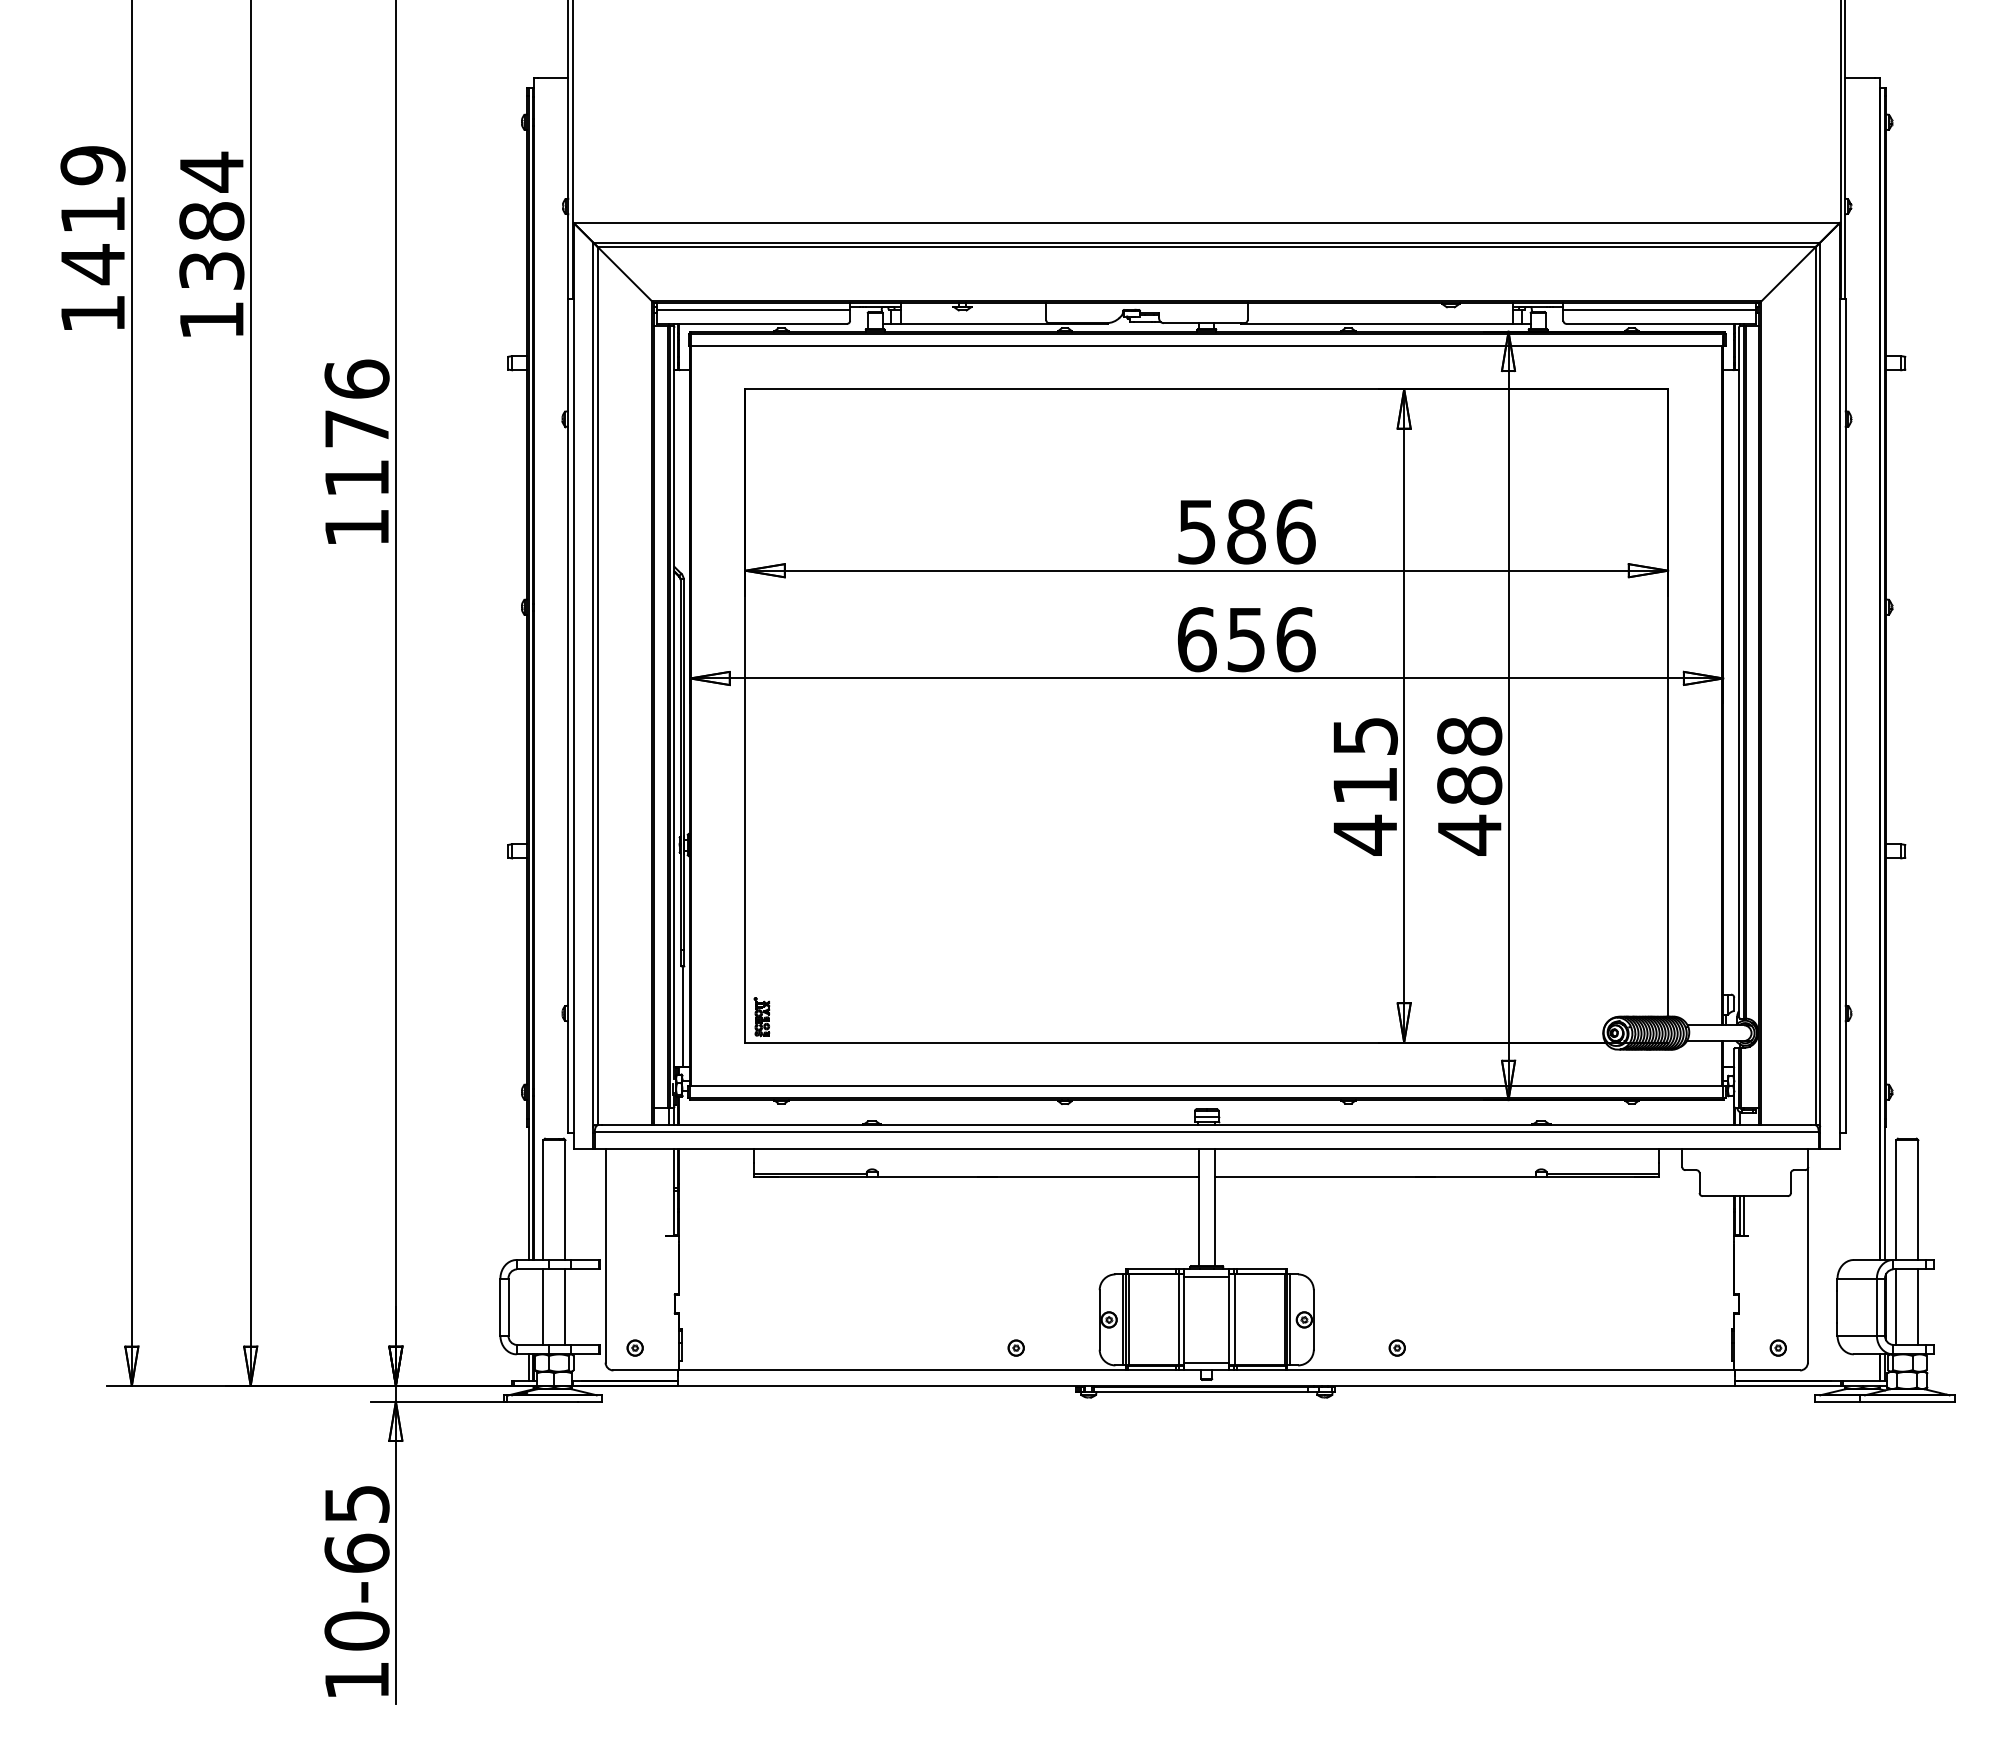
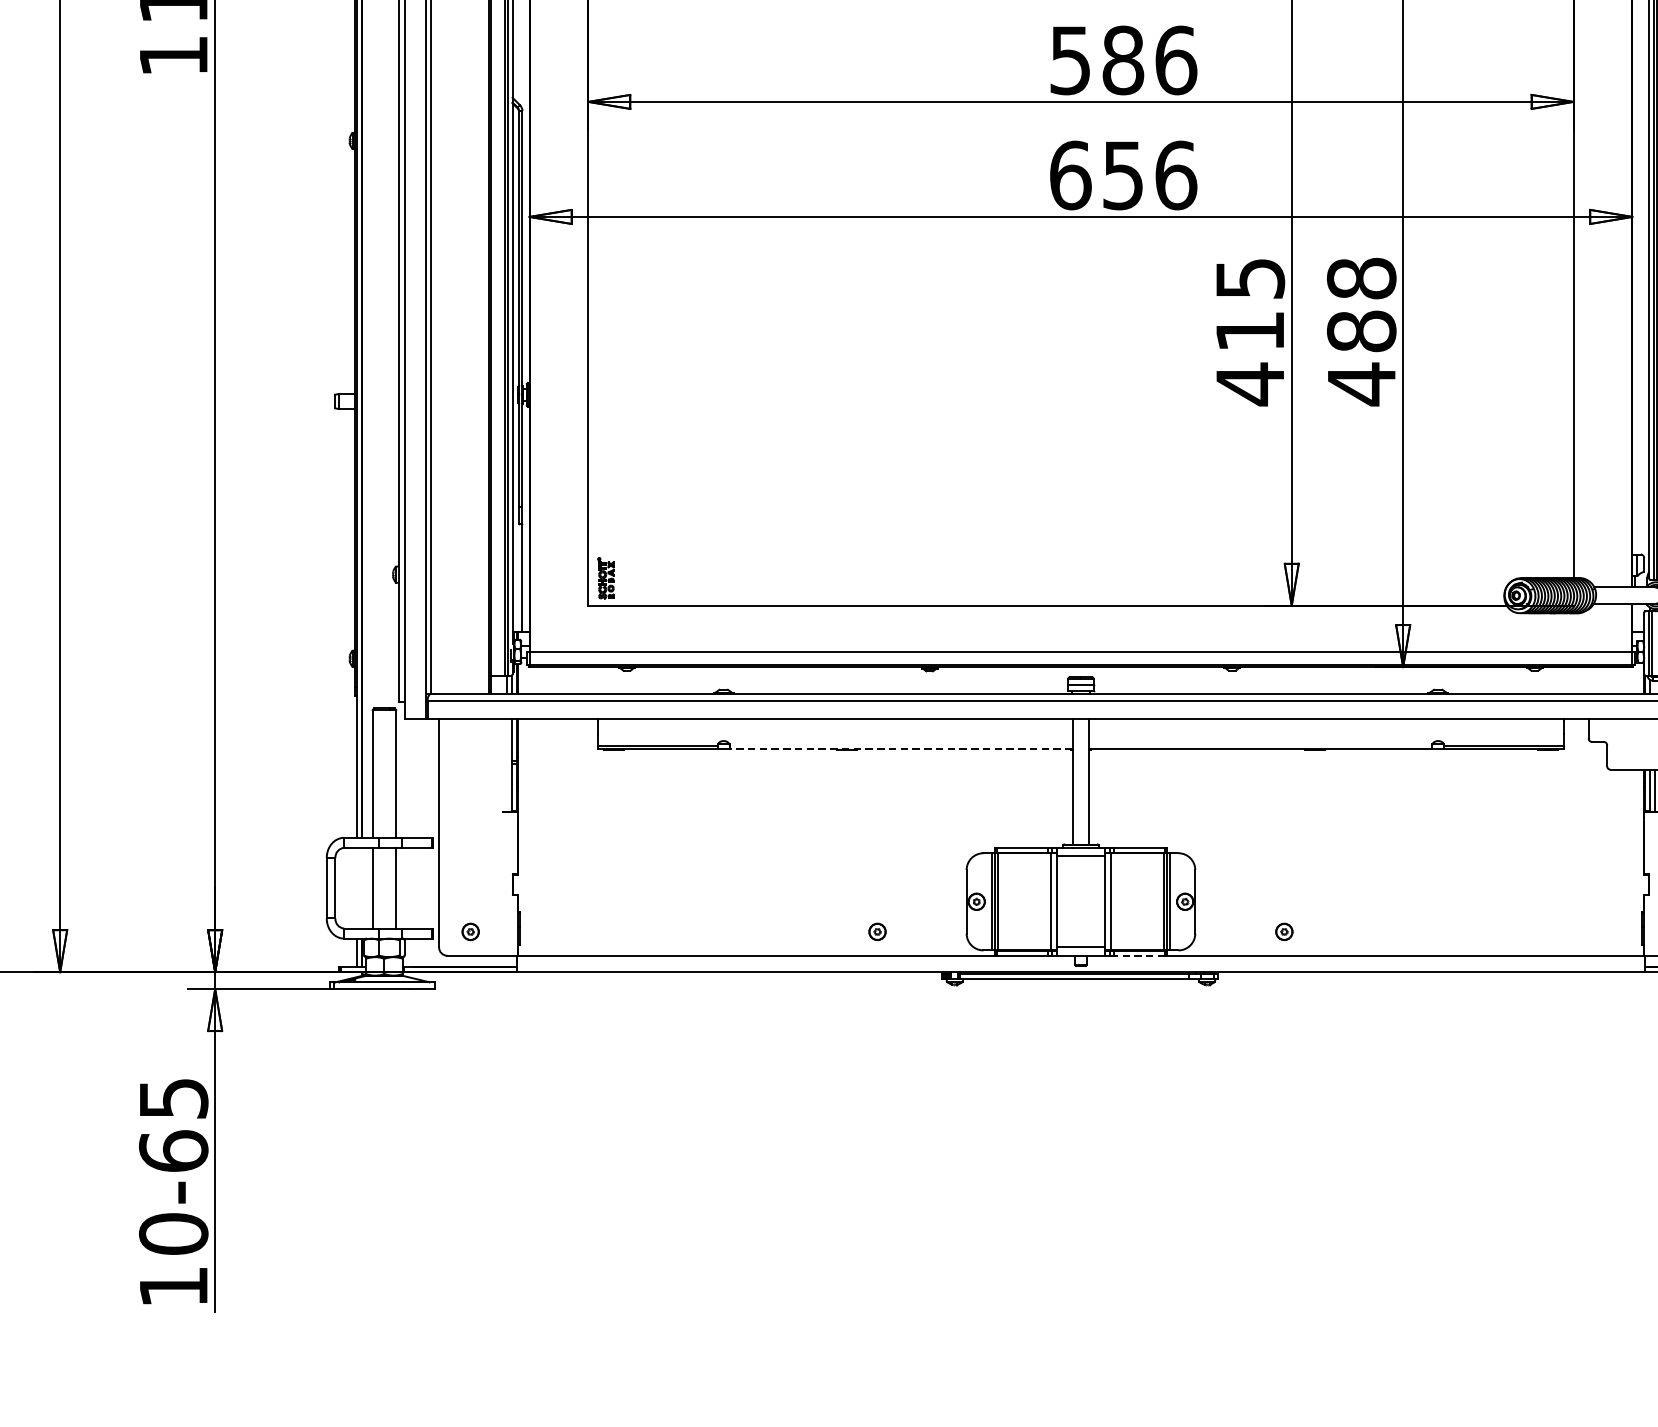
line: (1038, 1177) -> (901, 749), solid -> dashed
line: (1261, 1370) -> (1139, 955), solid -> dashed

